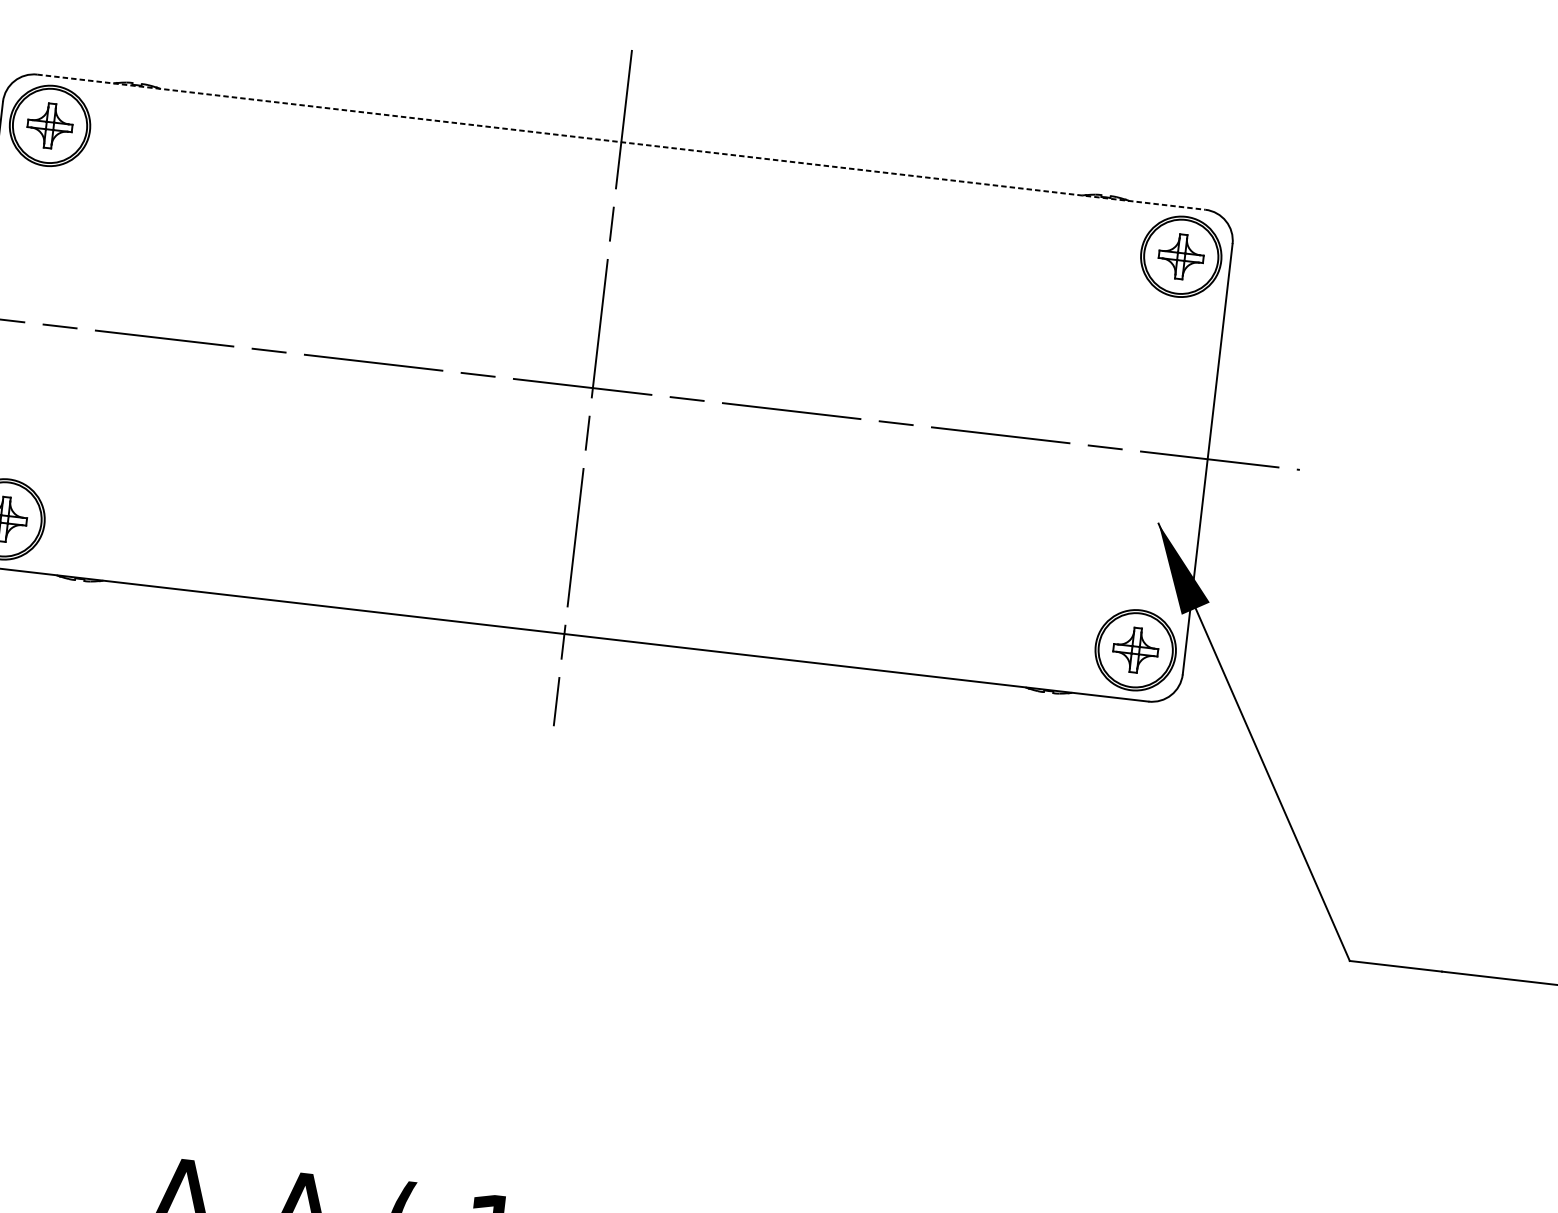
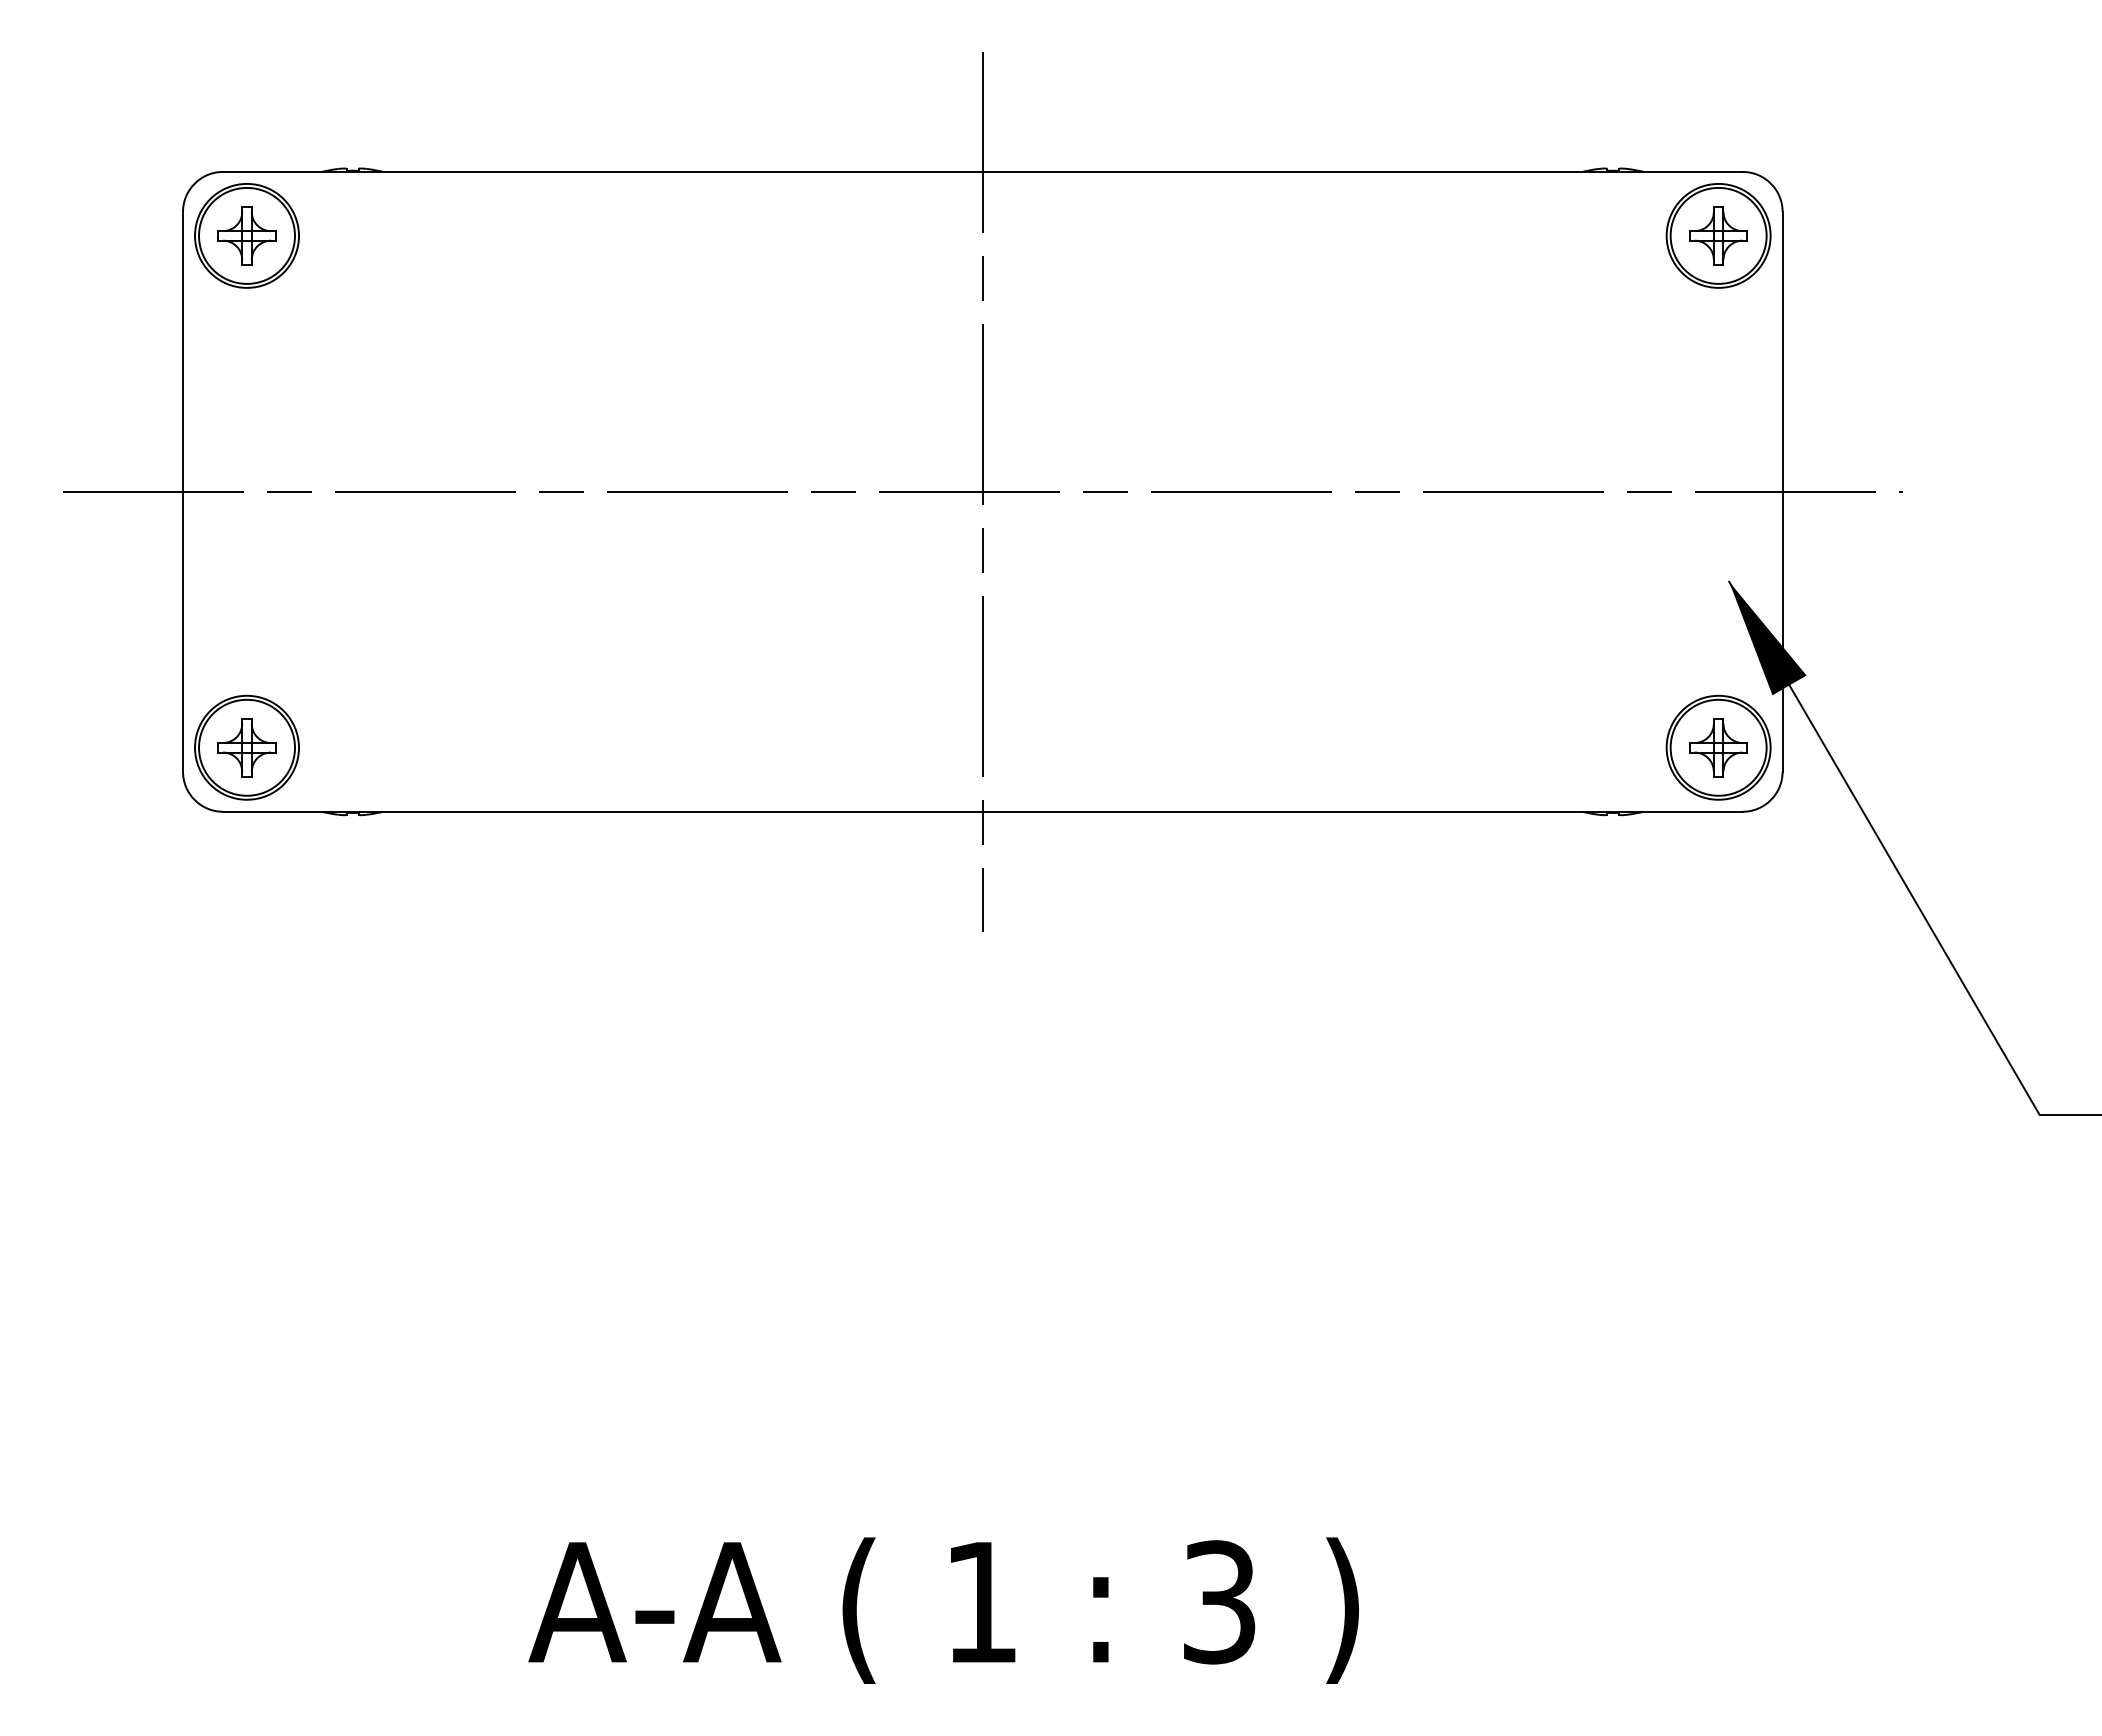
line: (621, 141) -> (982, 171), dashed -> solid

